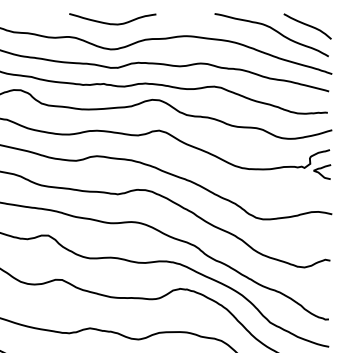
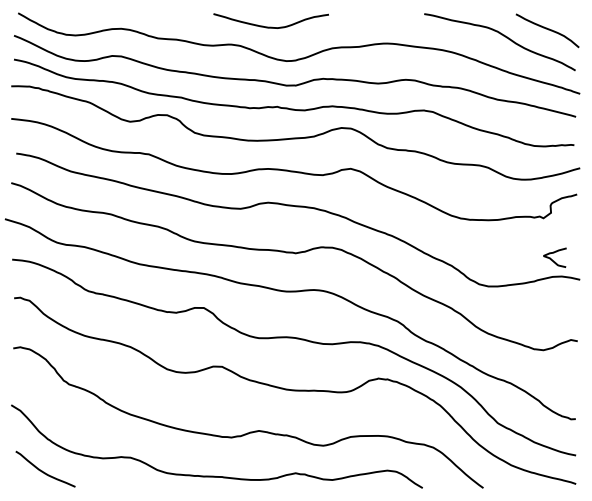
curve: (112, 23) -> (270, 26), moved
curve: (320, 173) -> (552, 259), moved

